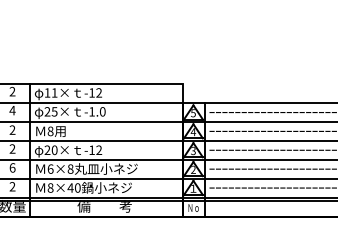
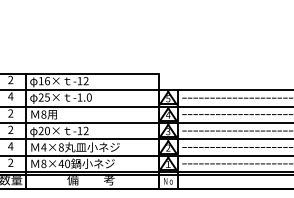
text: (54, 92) -> (47, 80), 11× -> 16×
text: (12, 167) -> (10, 146), 6 -> 4
text: (50, 168) -> (43, 146), 6×8 -> 4×8

